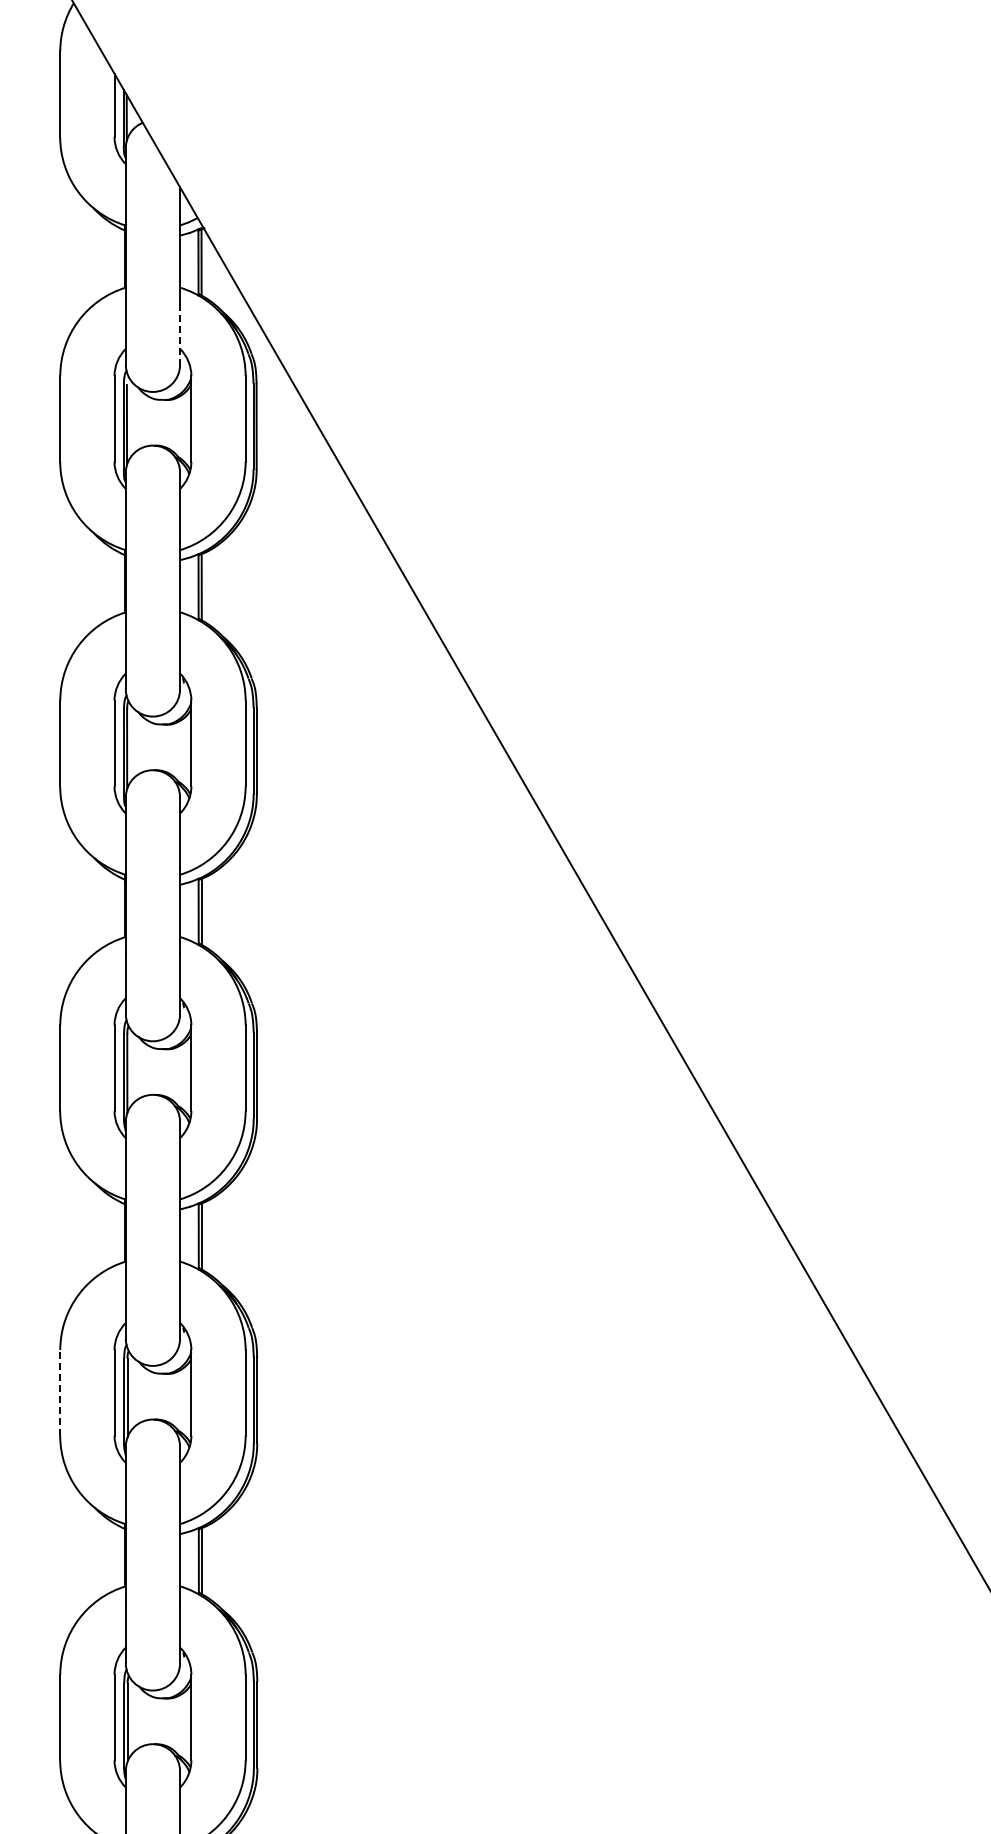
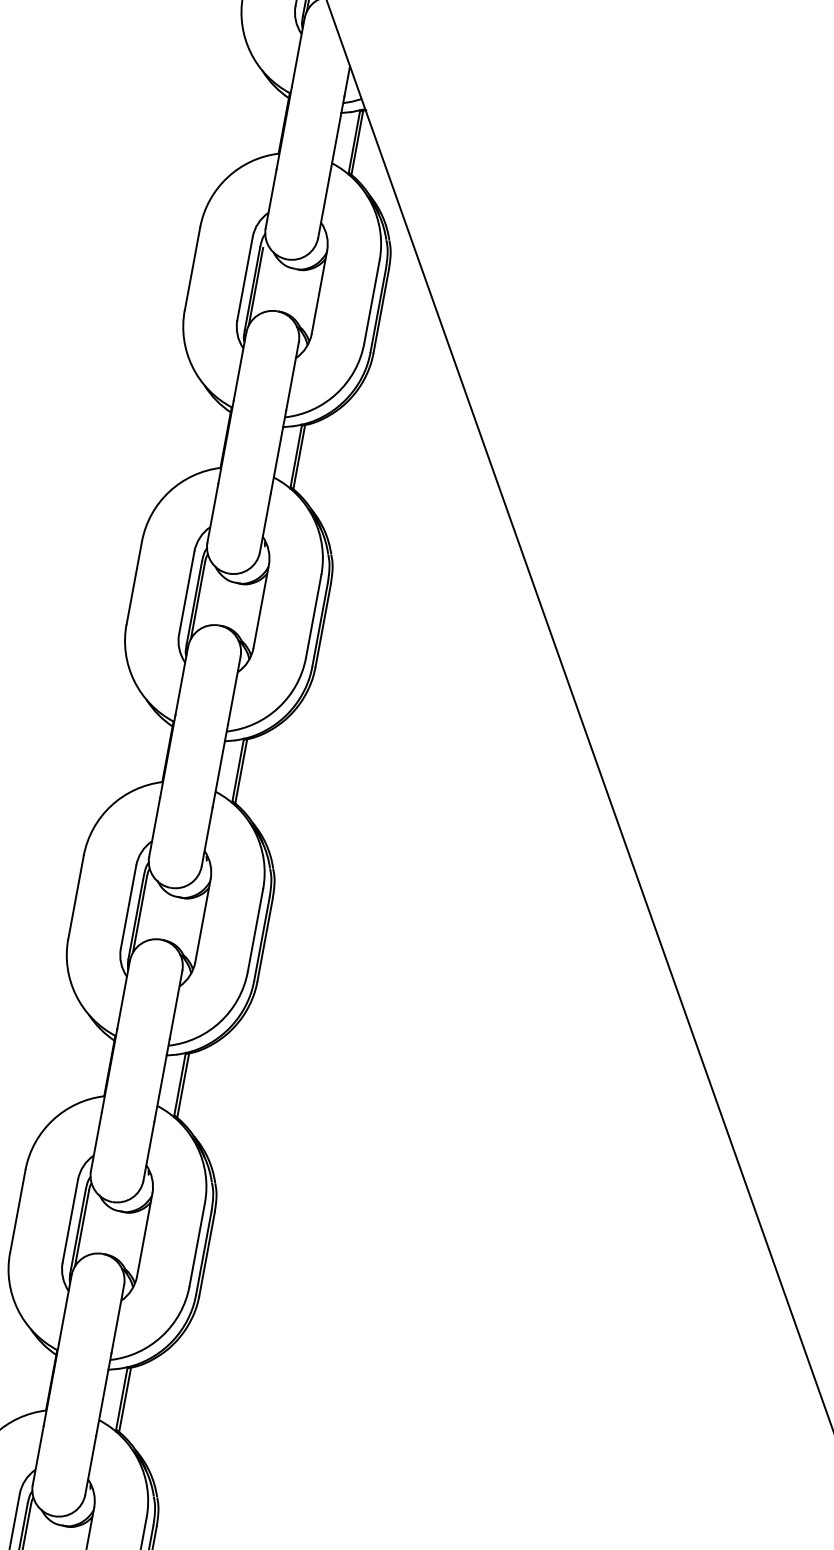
line: (180, 334) -> (324, 208), dashed -> solid
line: (60, 1392) -> (18, 1211), dashed -> solid

